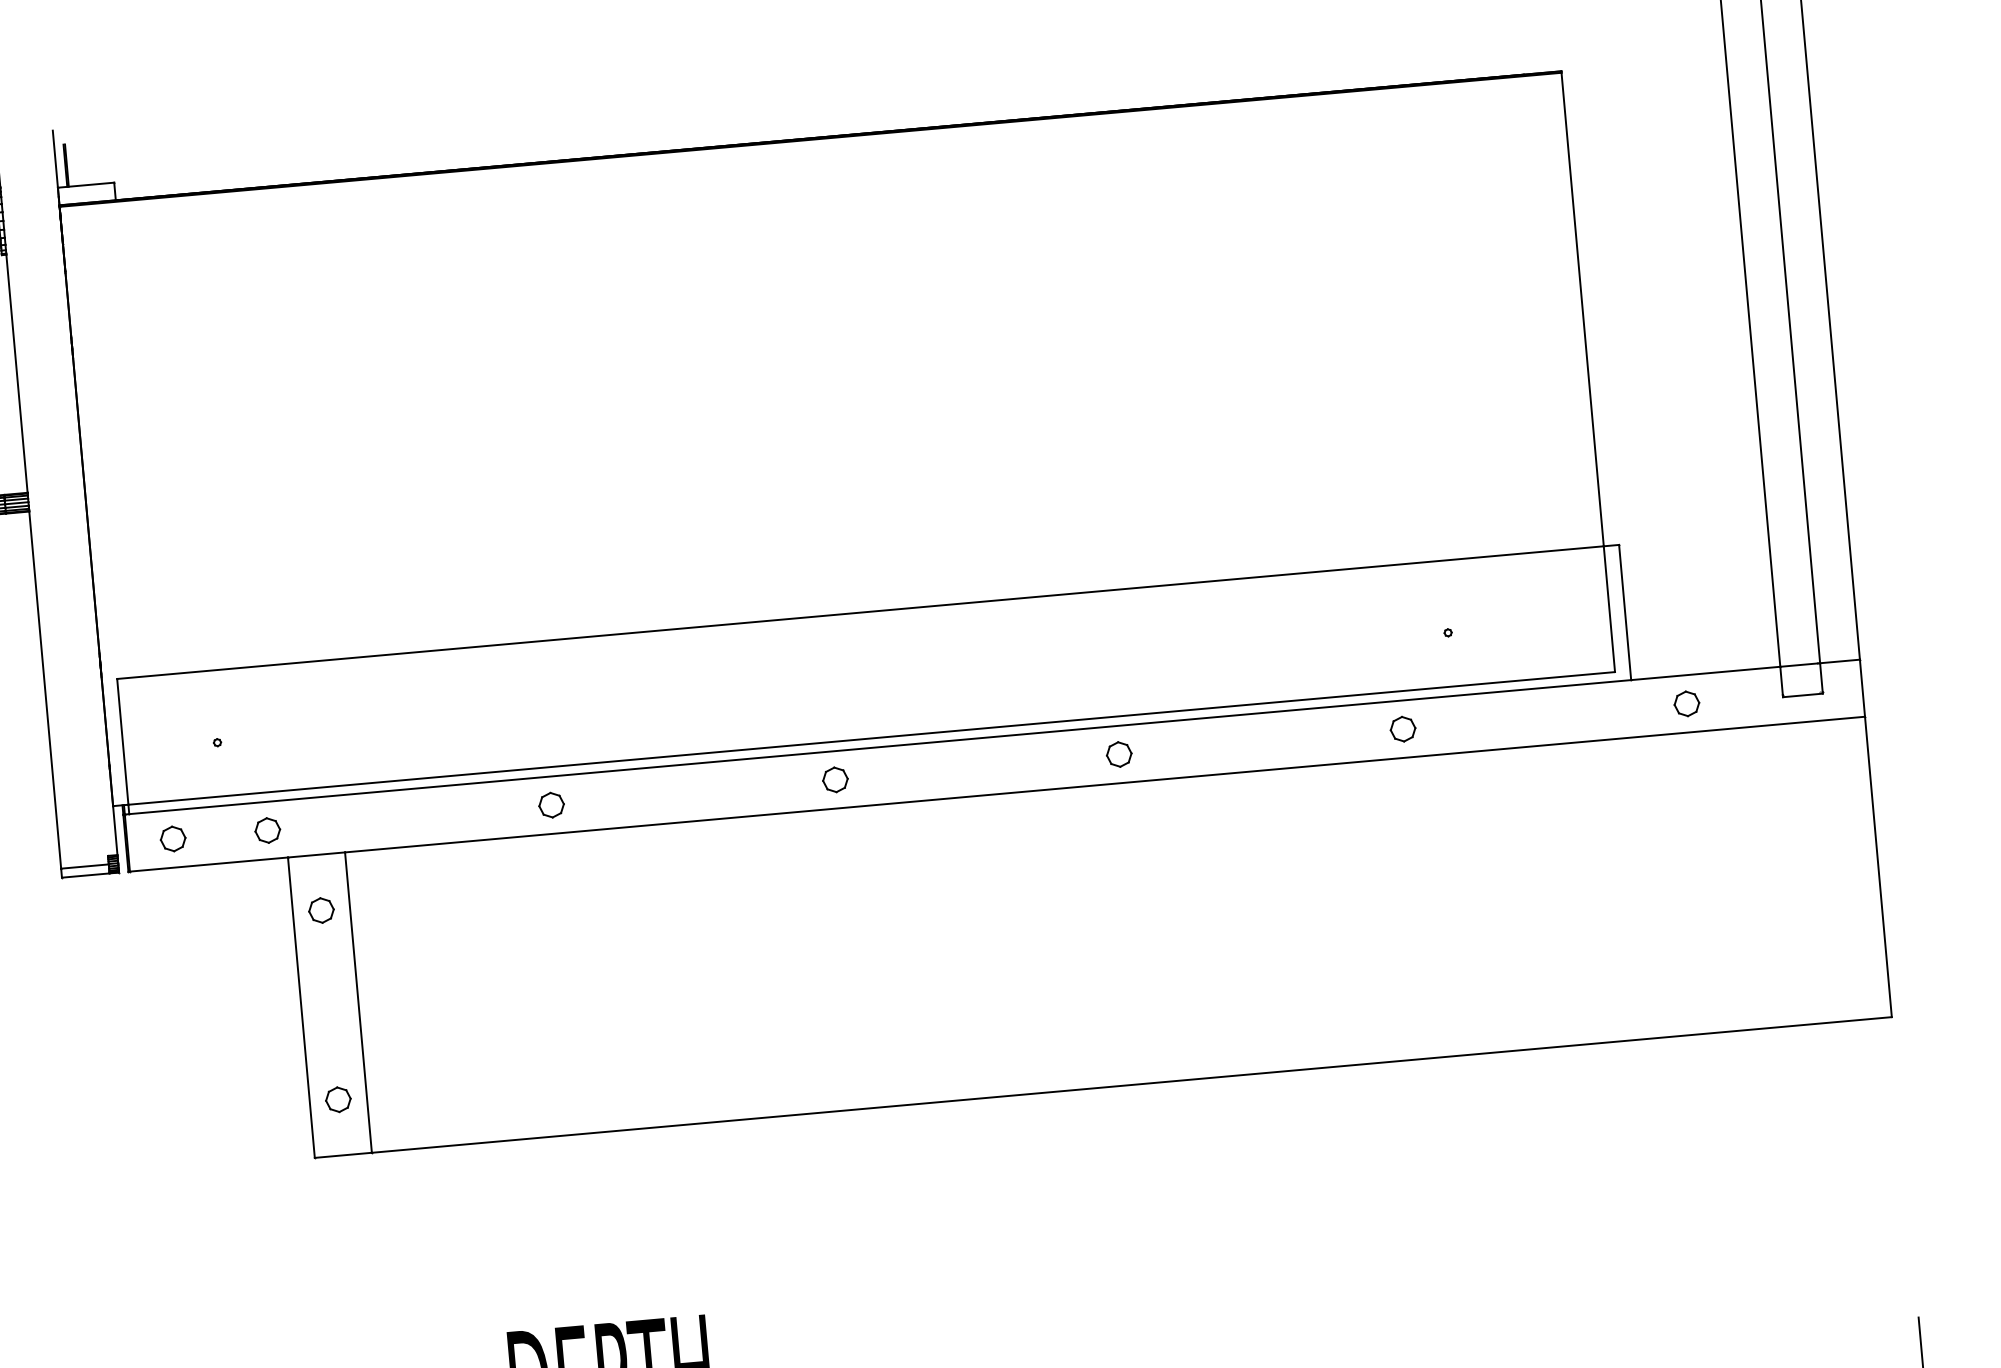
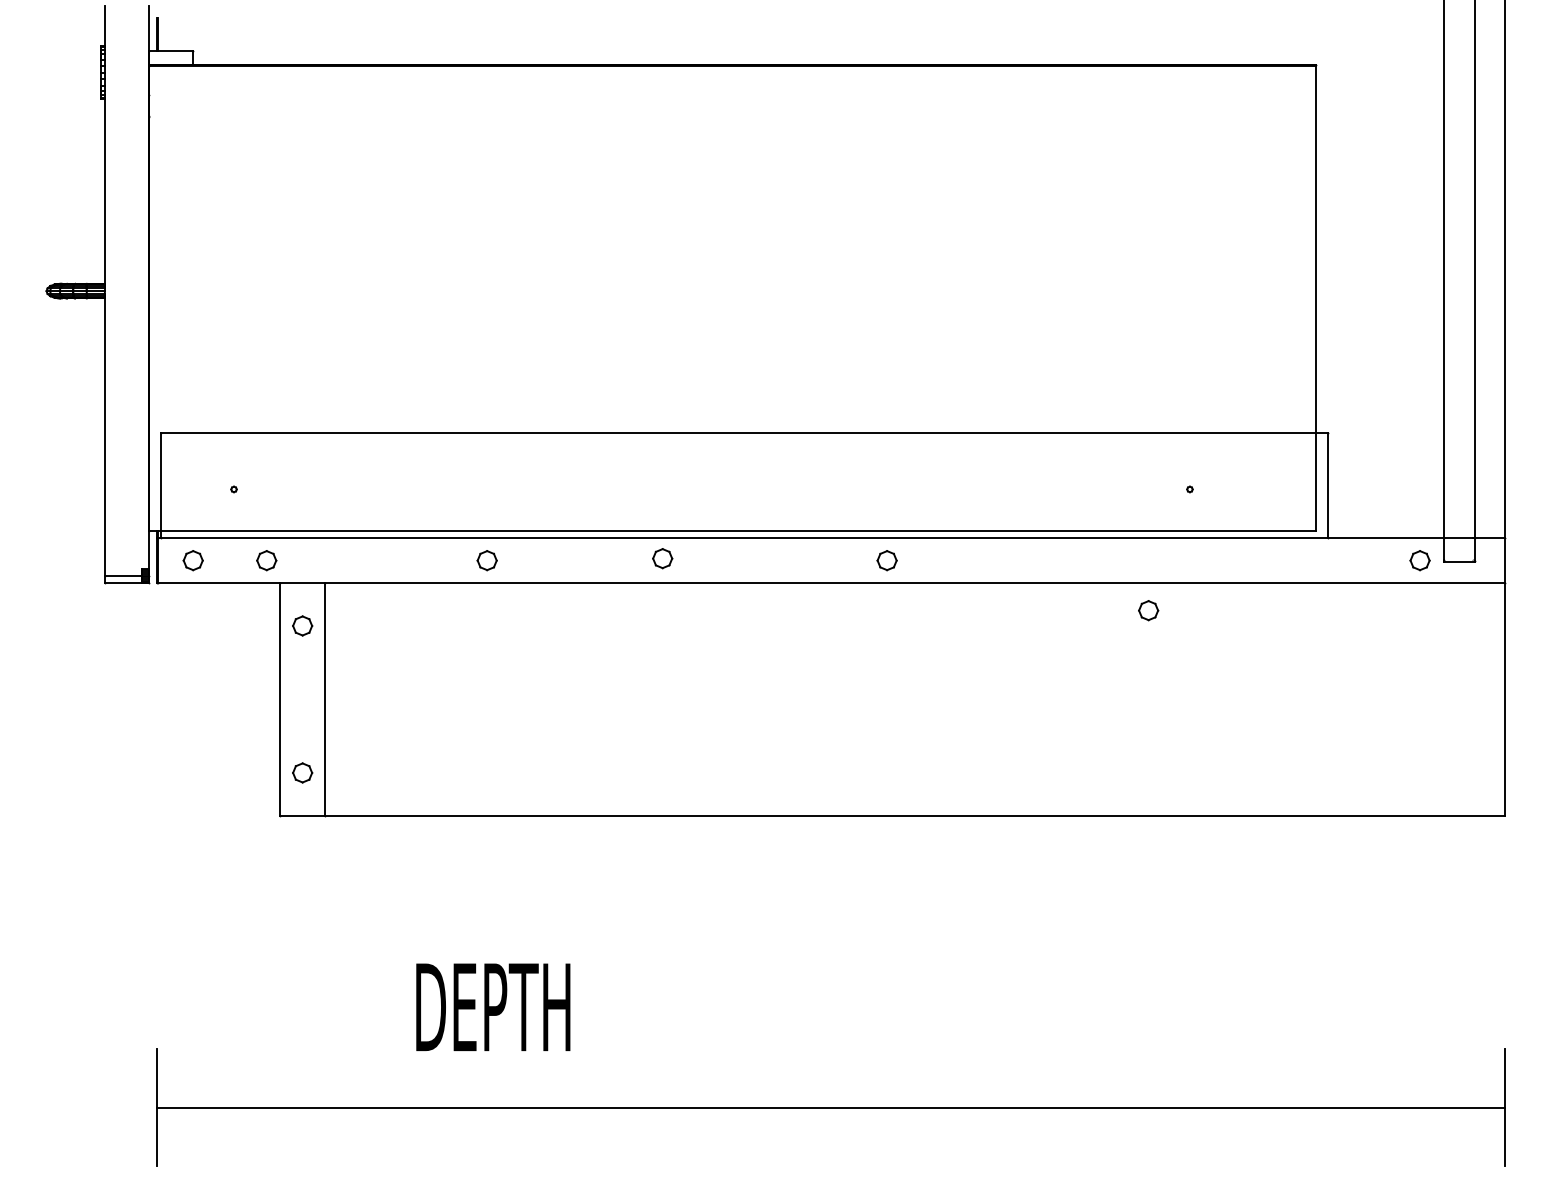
part: (1686, 703) -> (1419, 560), moved
part: (1402, 729) -> (1148, 610), moved
part: (1118, 754) -> (886, 560), moved
part: (835, 779) -> (662, 558), moved

